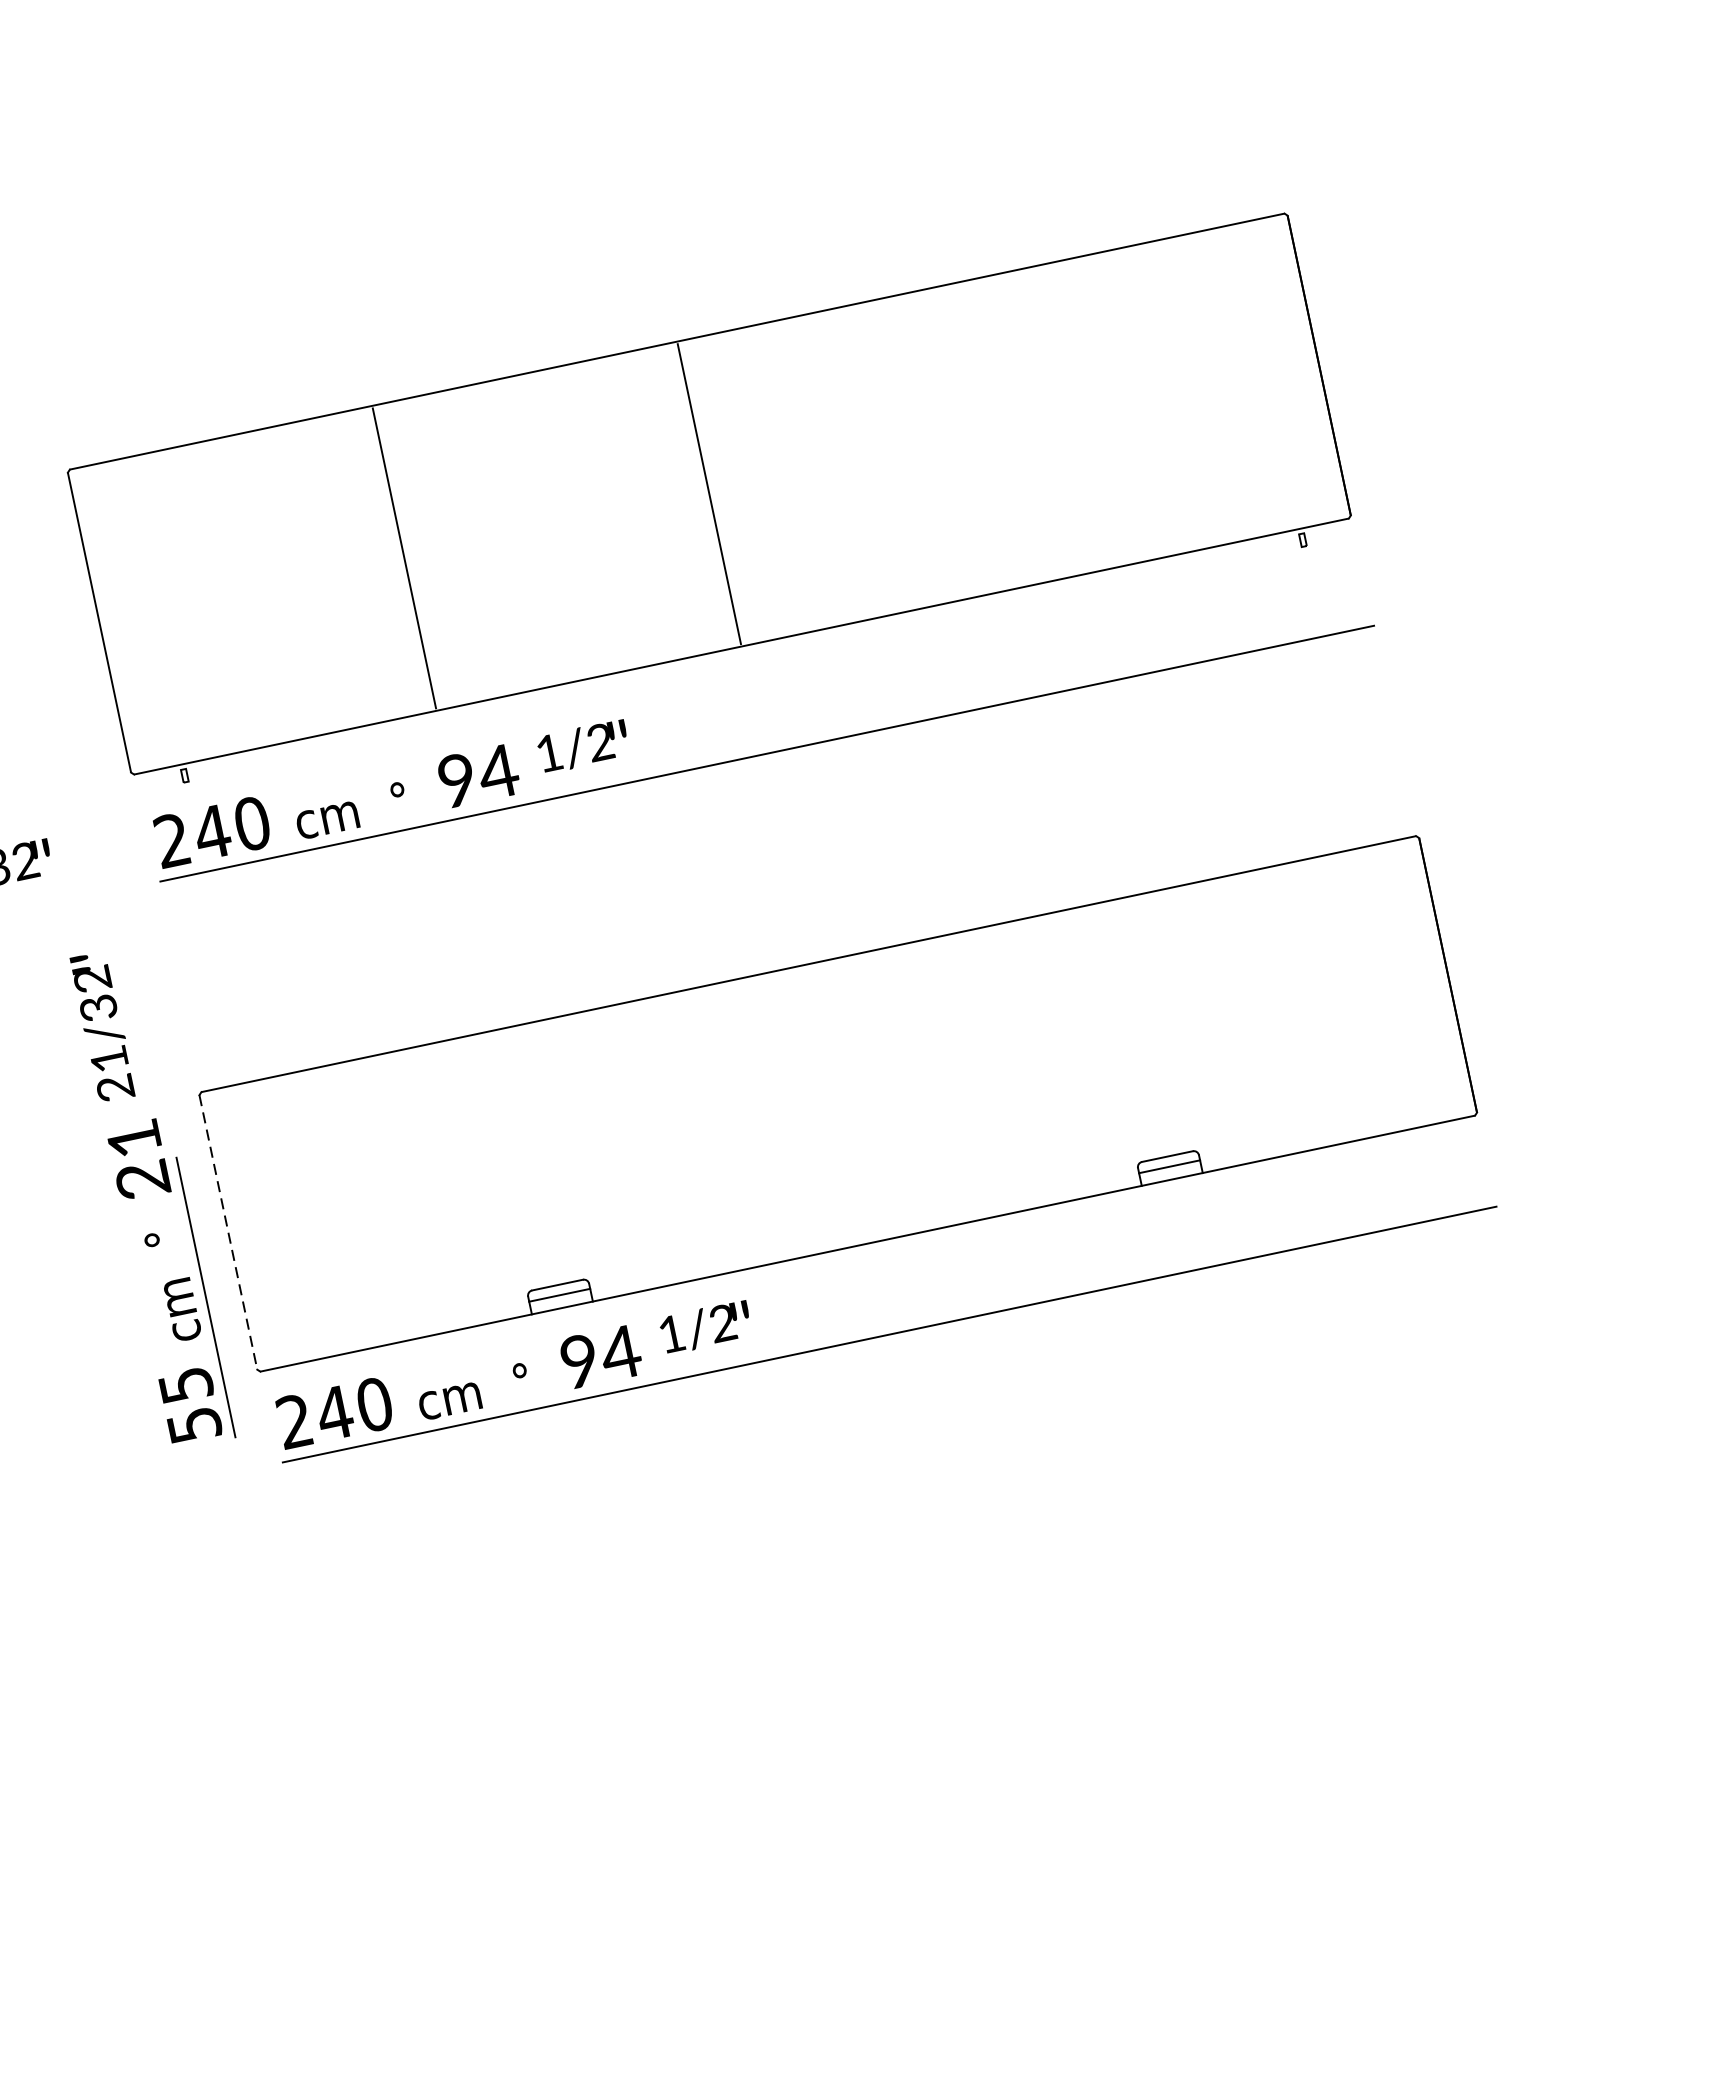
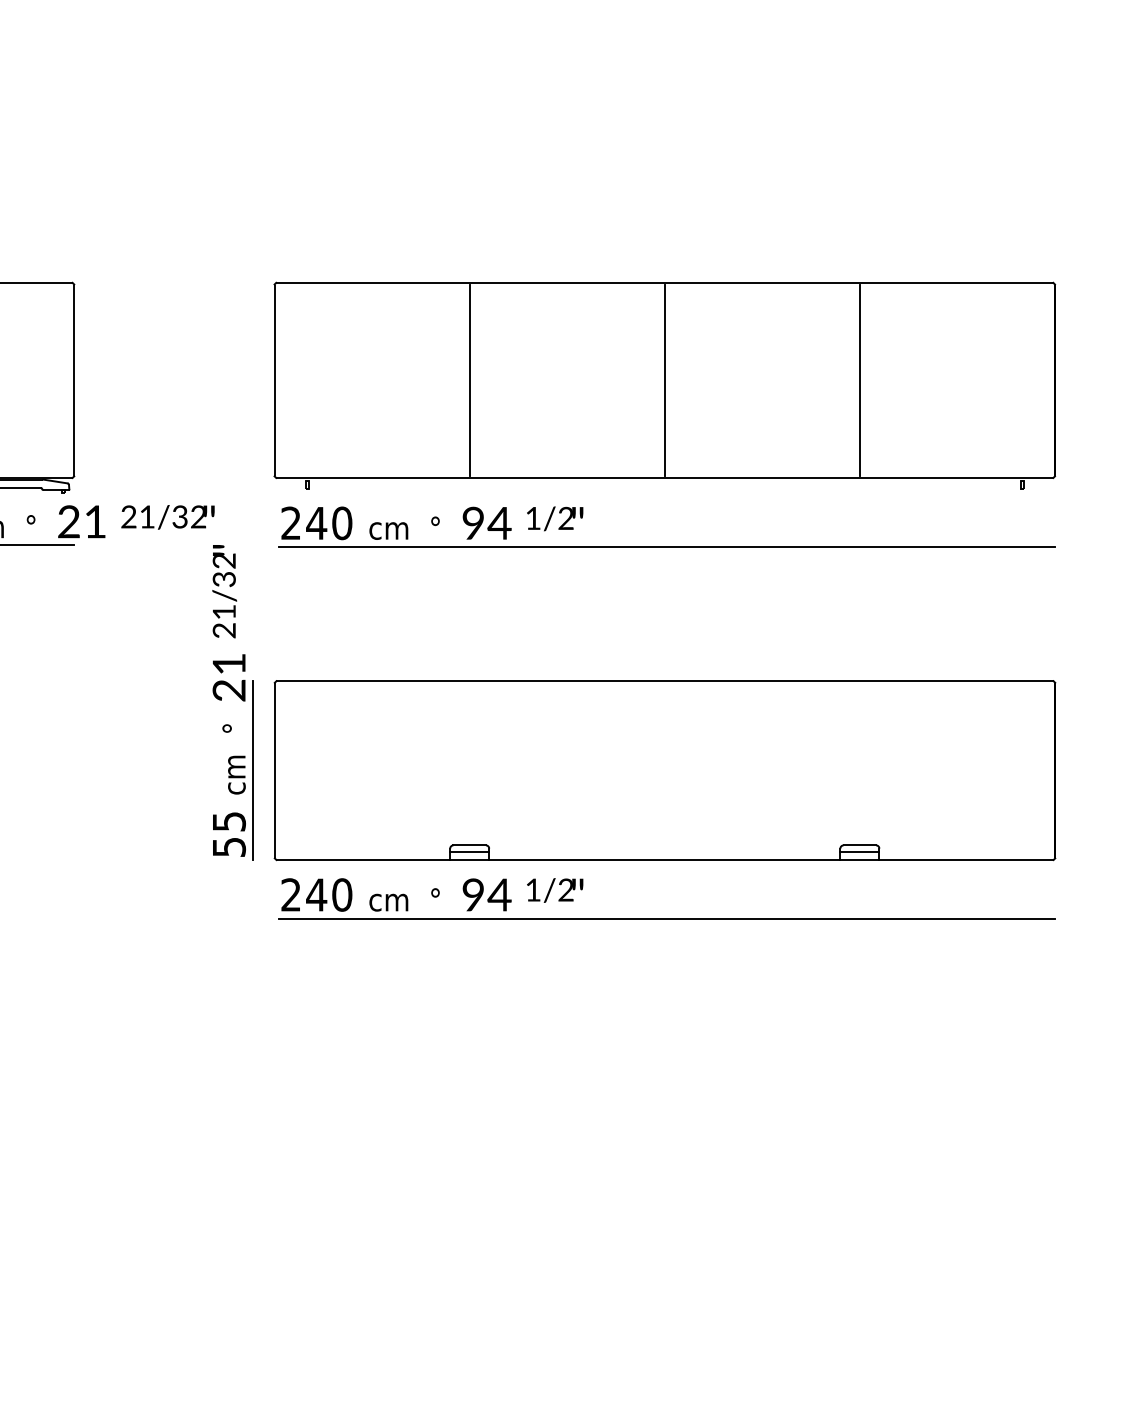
line: (1013, 430) -> (859, 380), added
part: (159, 1186) -> (238, 696), moved
line: (227, 1232) -> (274, 770), dashed -> solid

